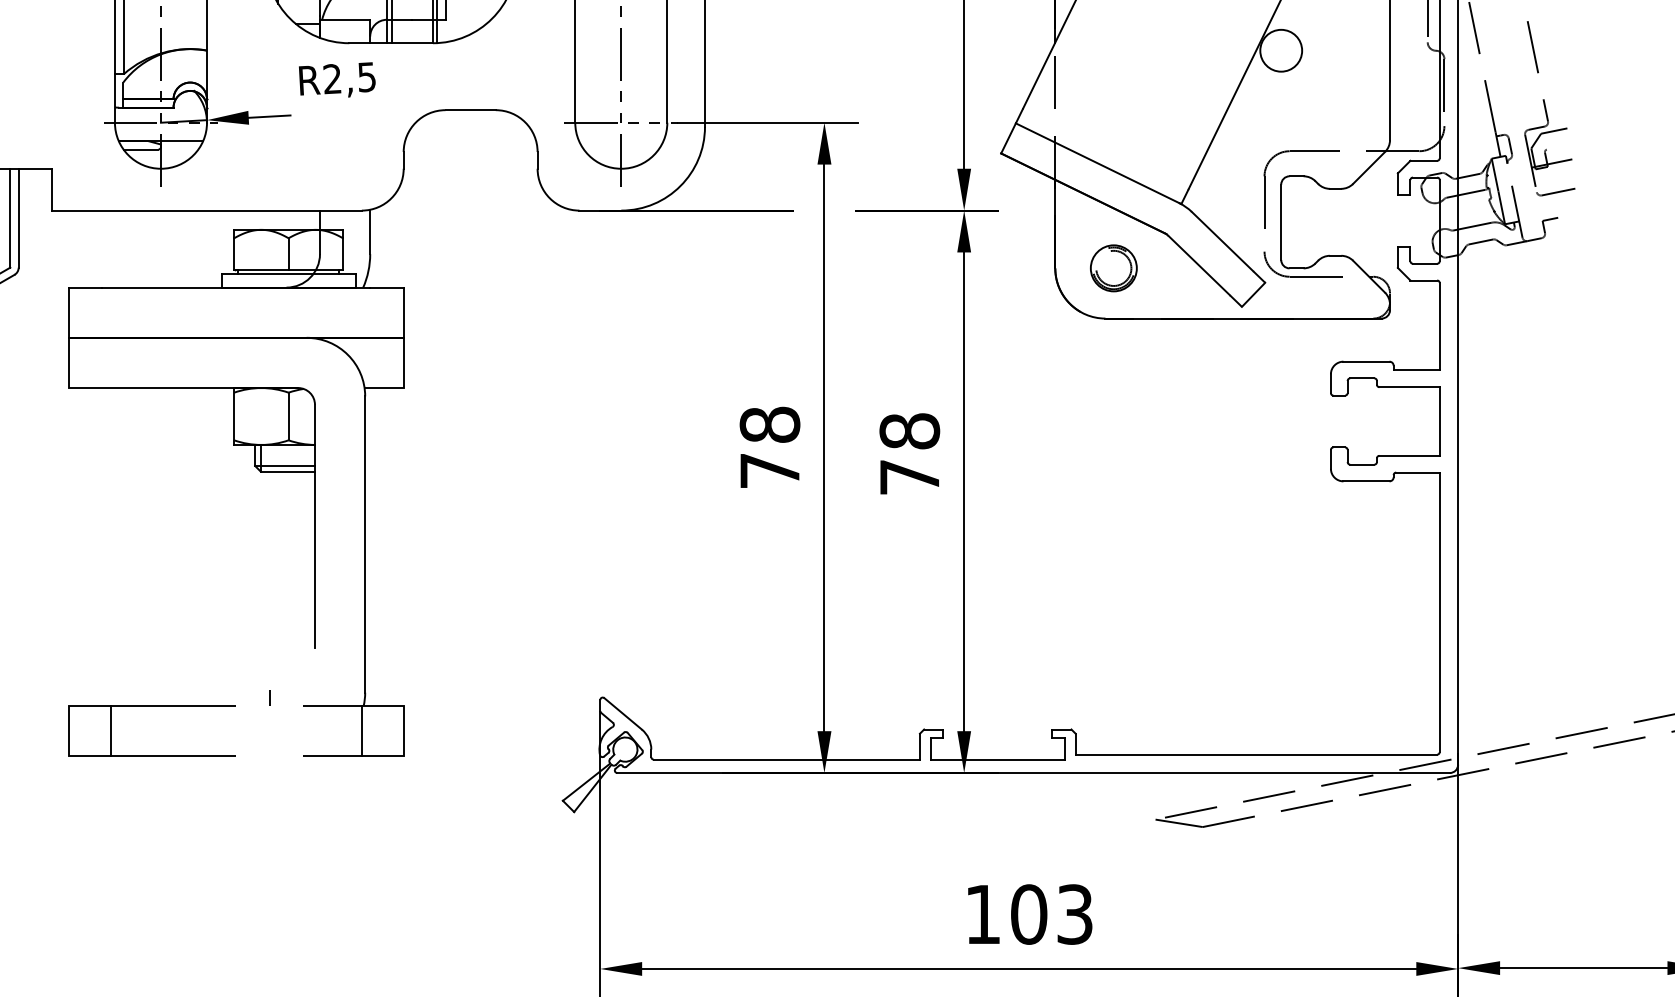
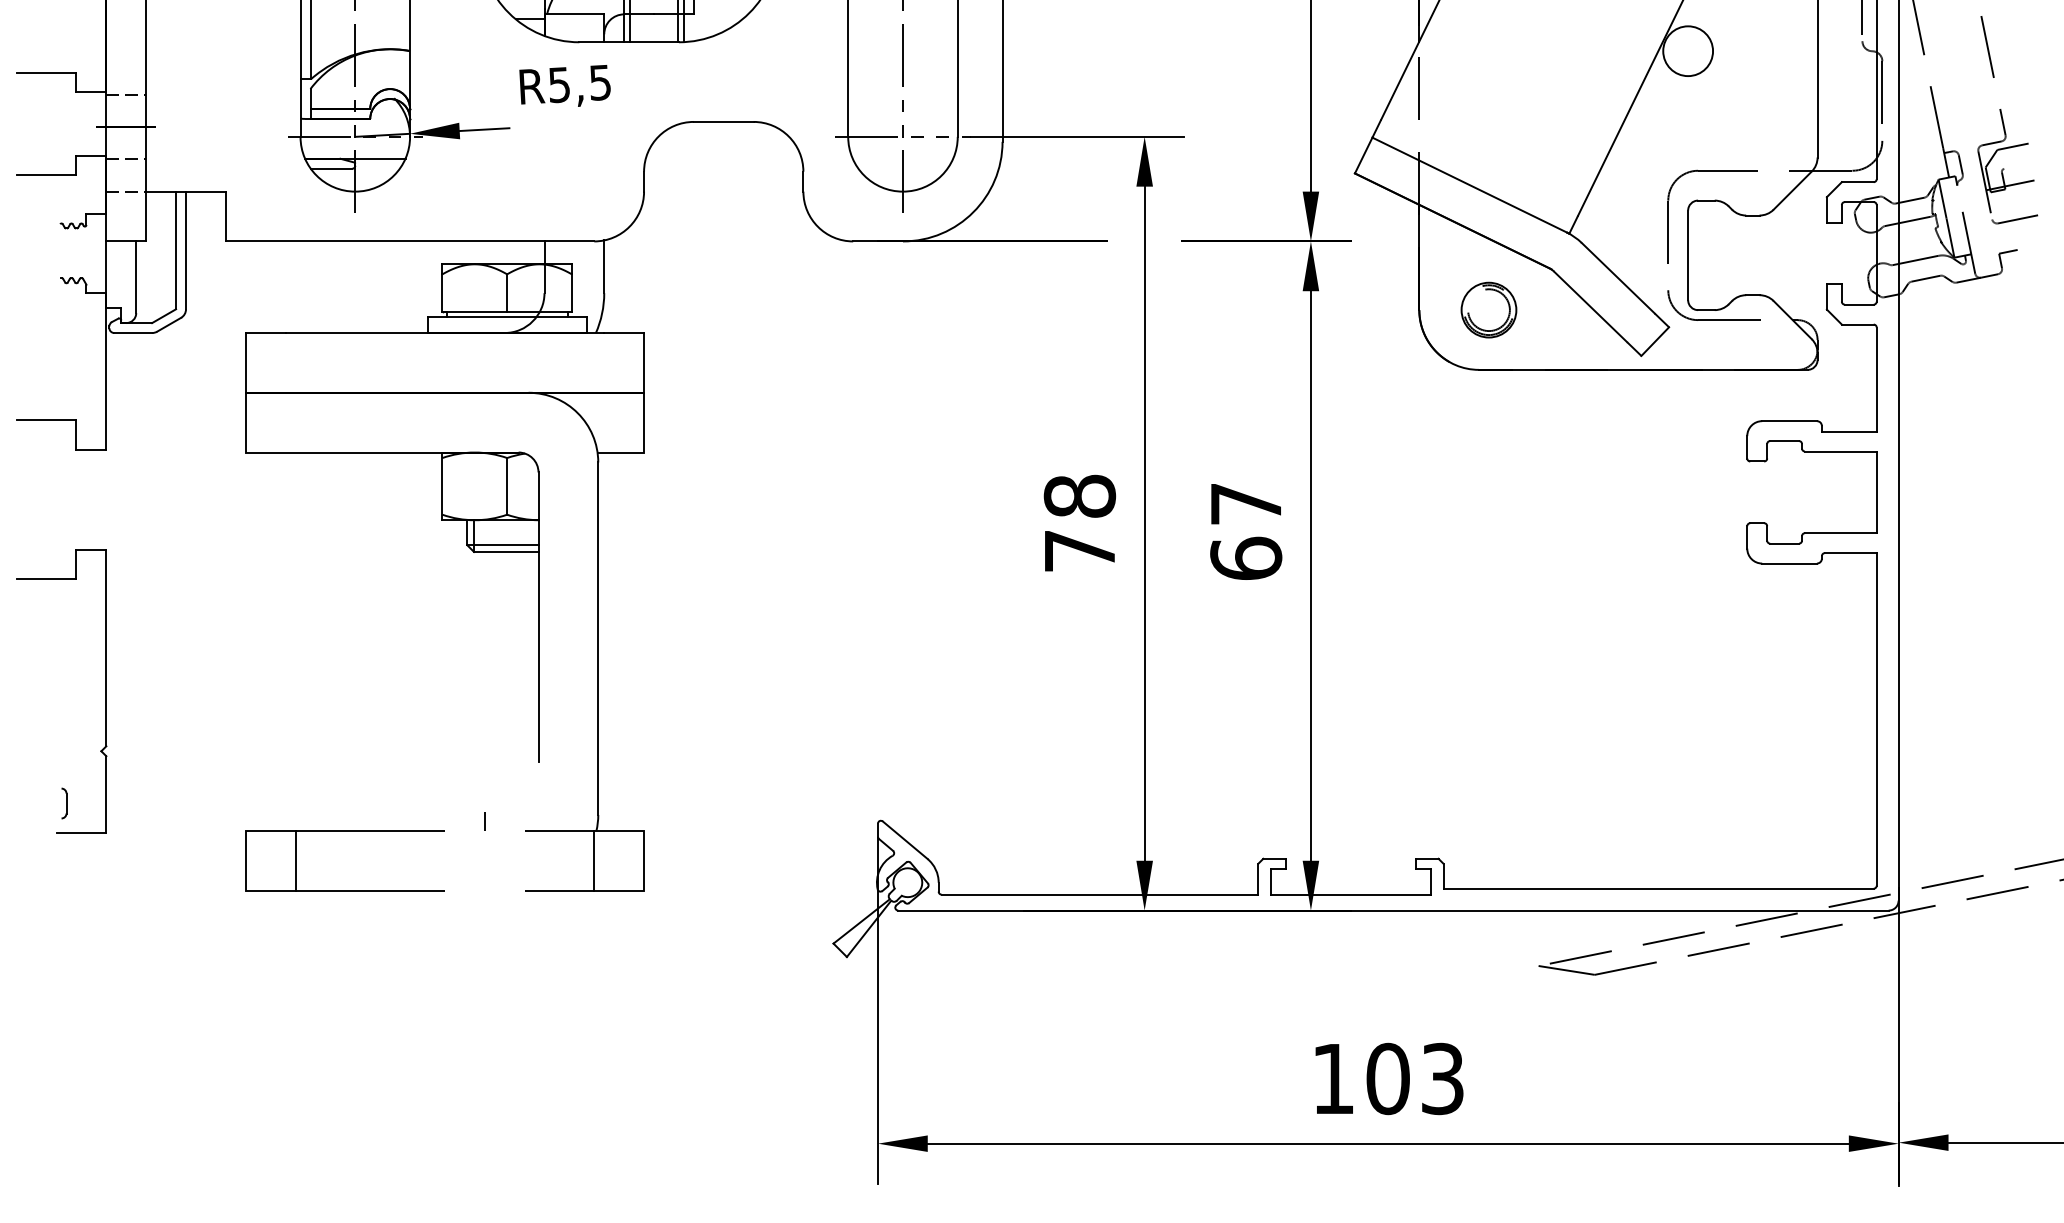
text: (331, 79) -> (558, 85), R2,5 -> R5,5
text: (910, 453) -> (1246, 530), 78 -> 67

